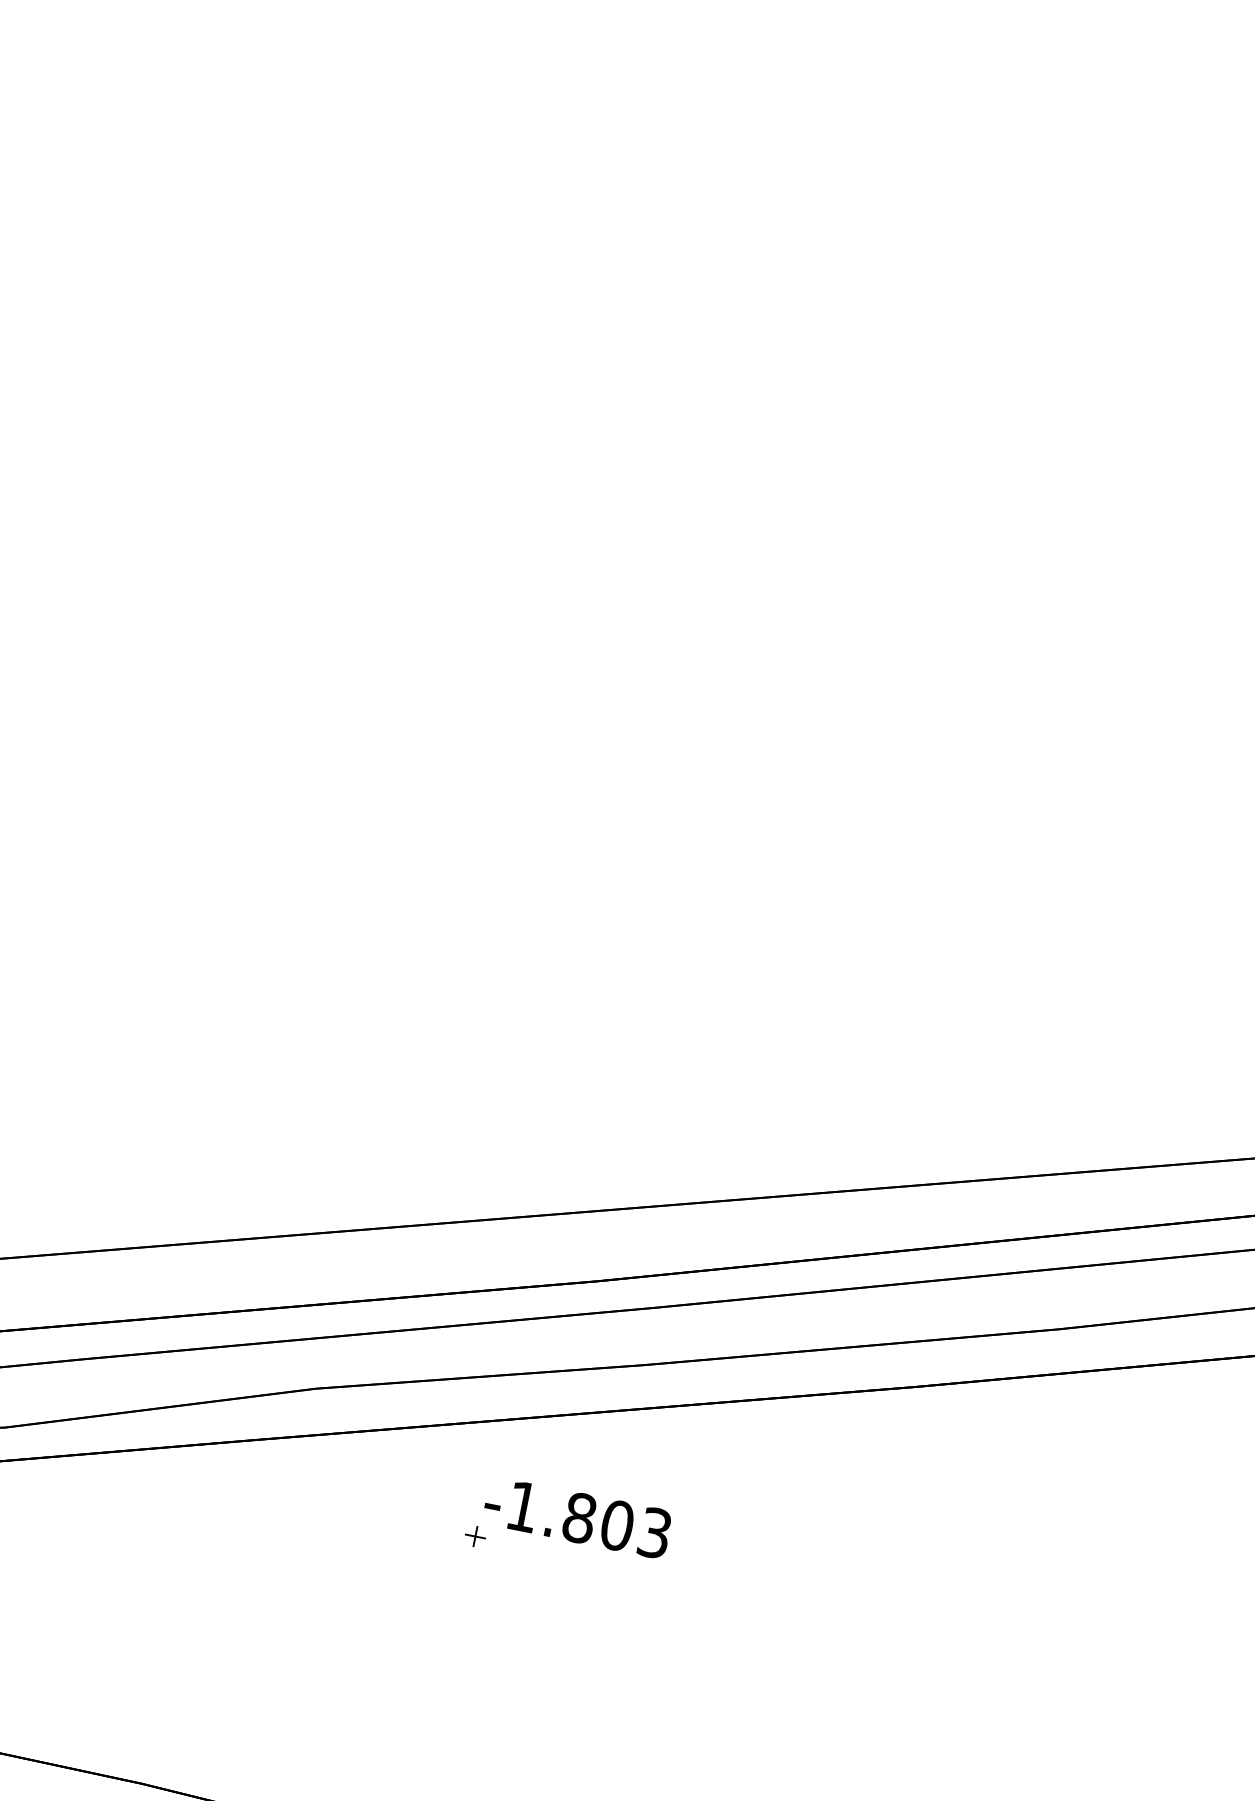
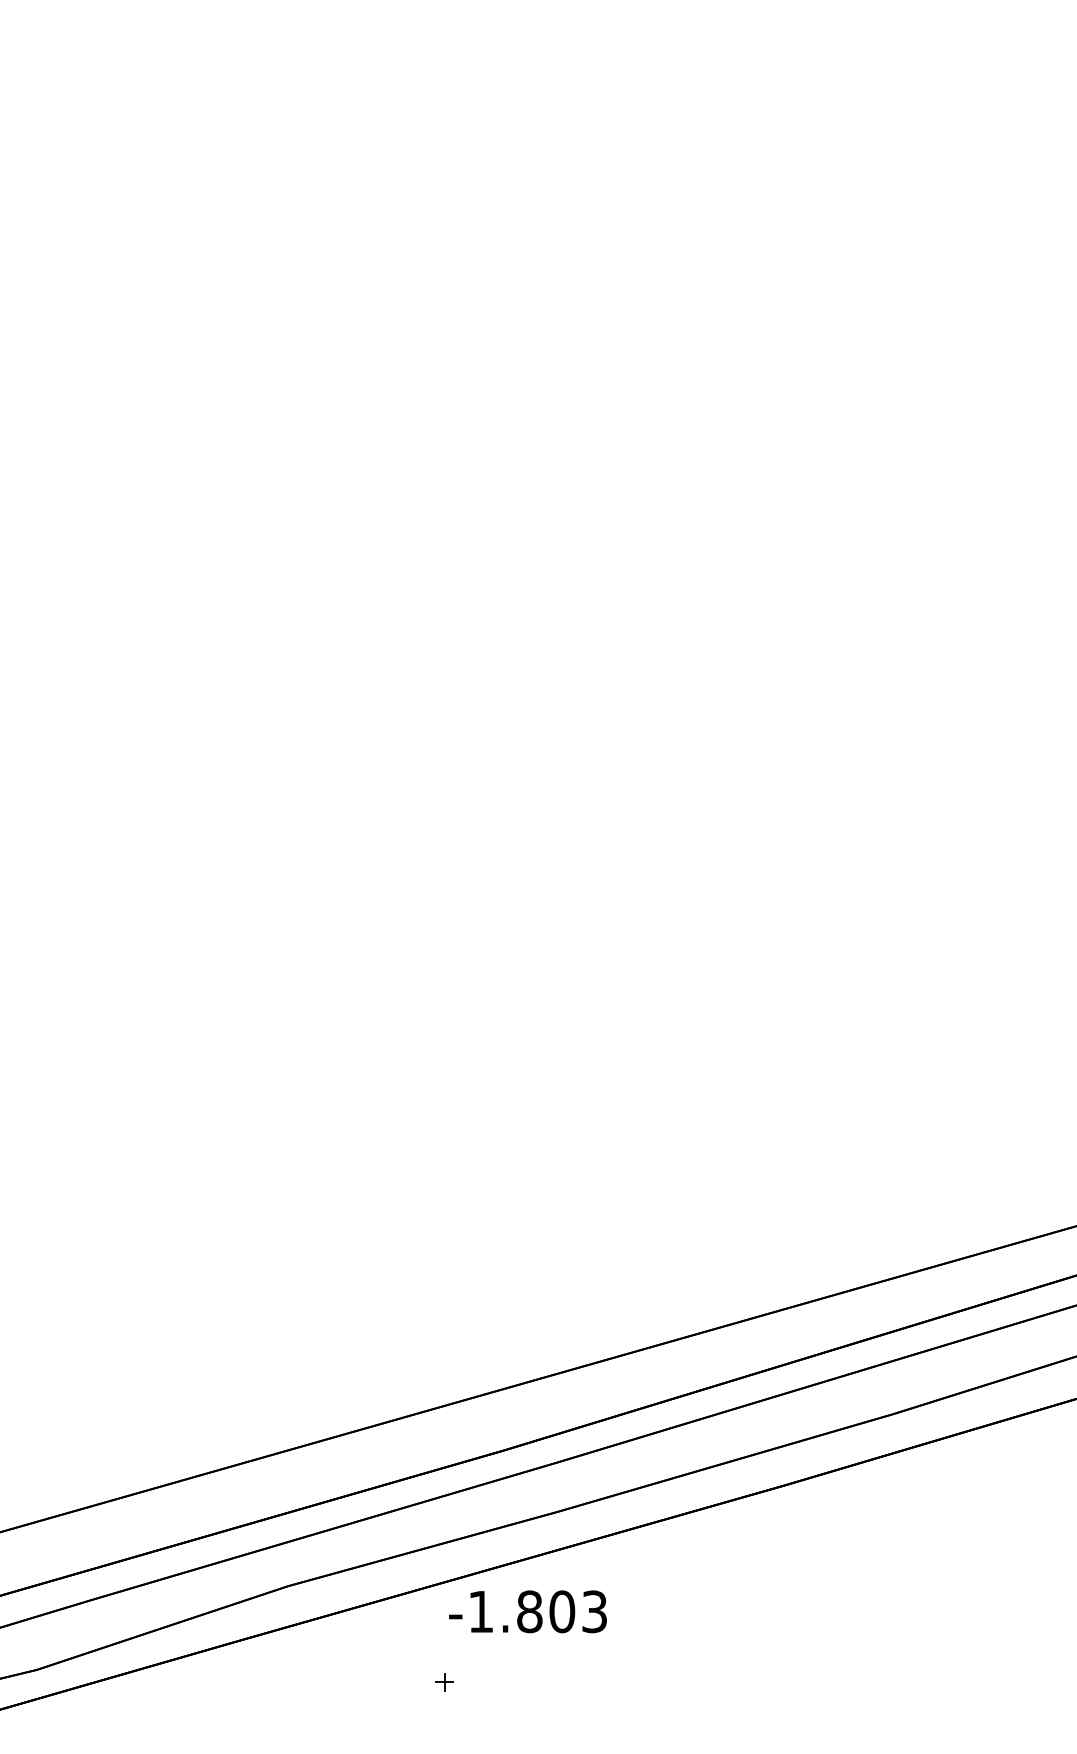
text: (577, 1517) -> (527, 1611), moved

